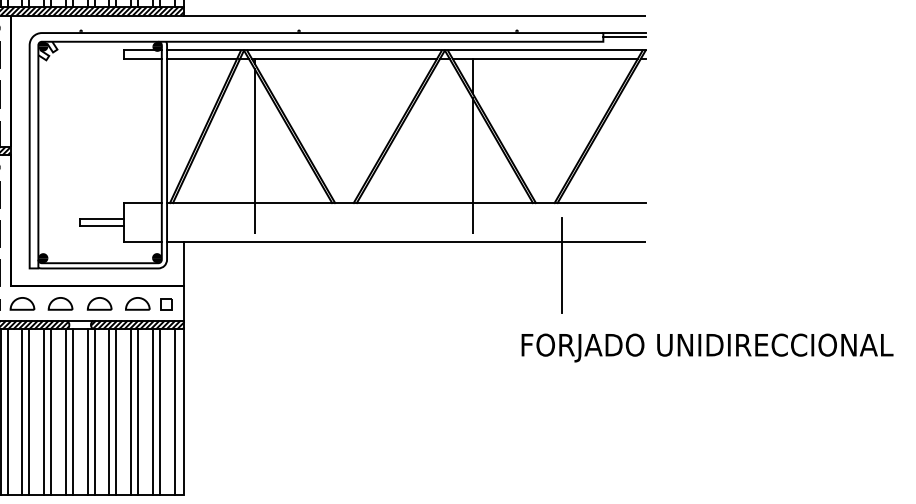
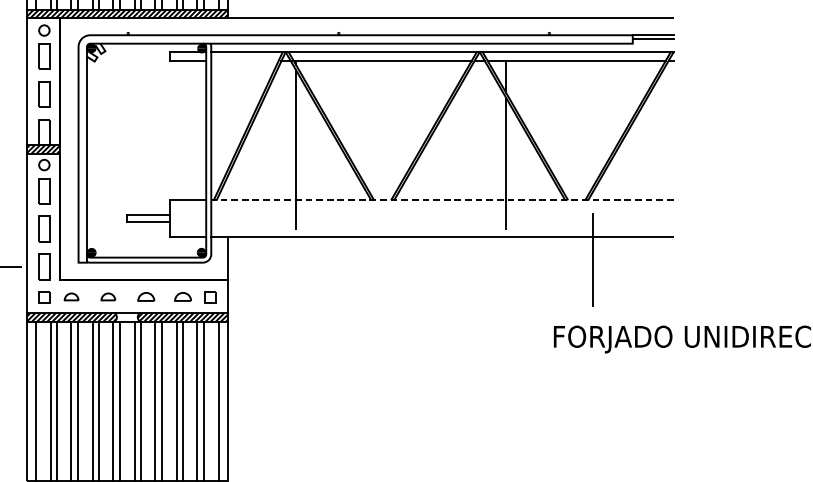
line: (201, 59) -> (244, 60), removed
line: (405, 203) -> (441, 199), solid -> dashed
part: (22, 303) -> (71, 296), size x0.6
part: (60, 303) -> (108, 296), size x0.6
part: (99, 303) -> (146, 296), size x0.7
part: (137, 303) -> (182, 296), size x0.7

